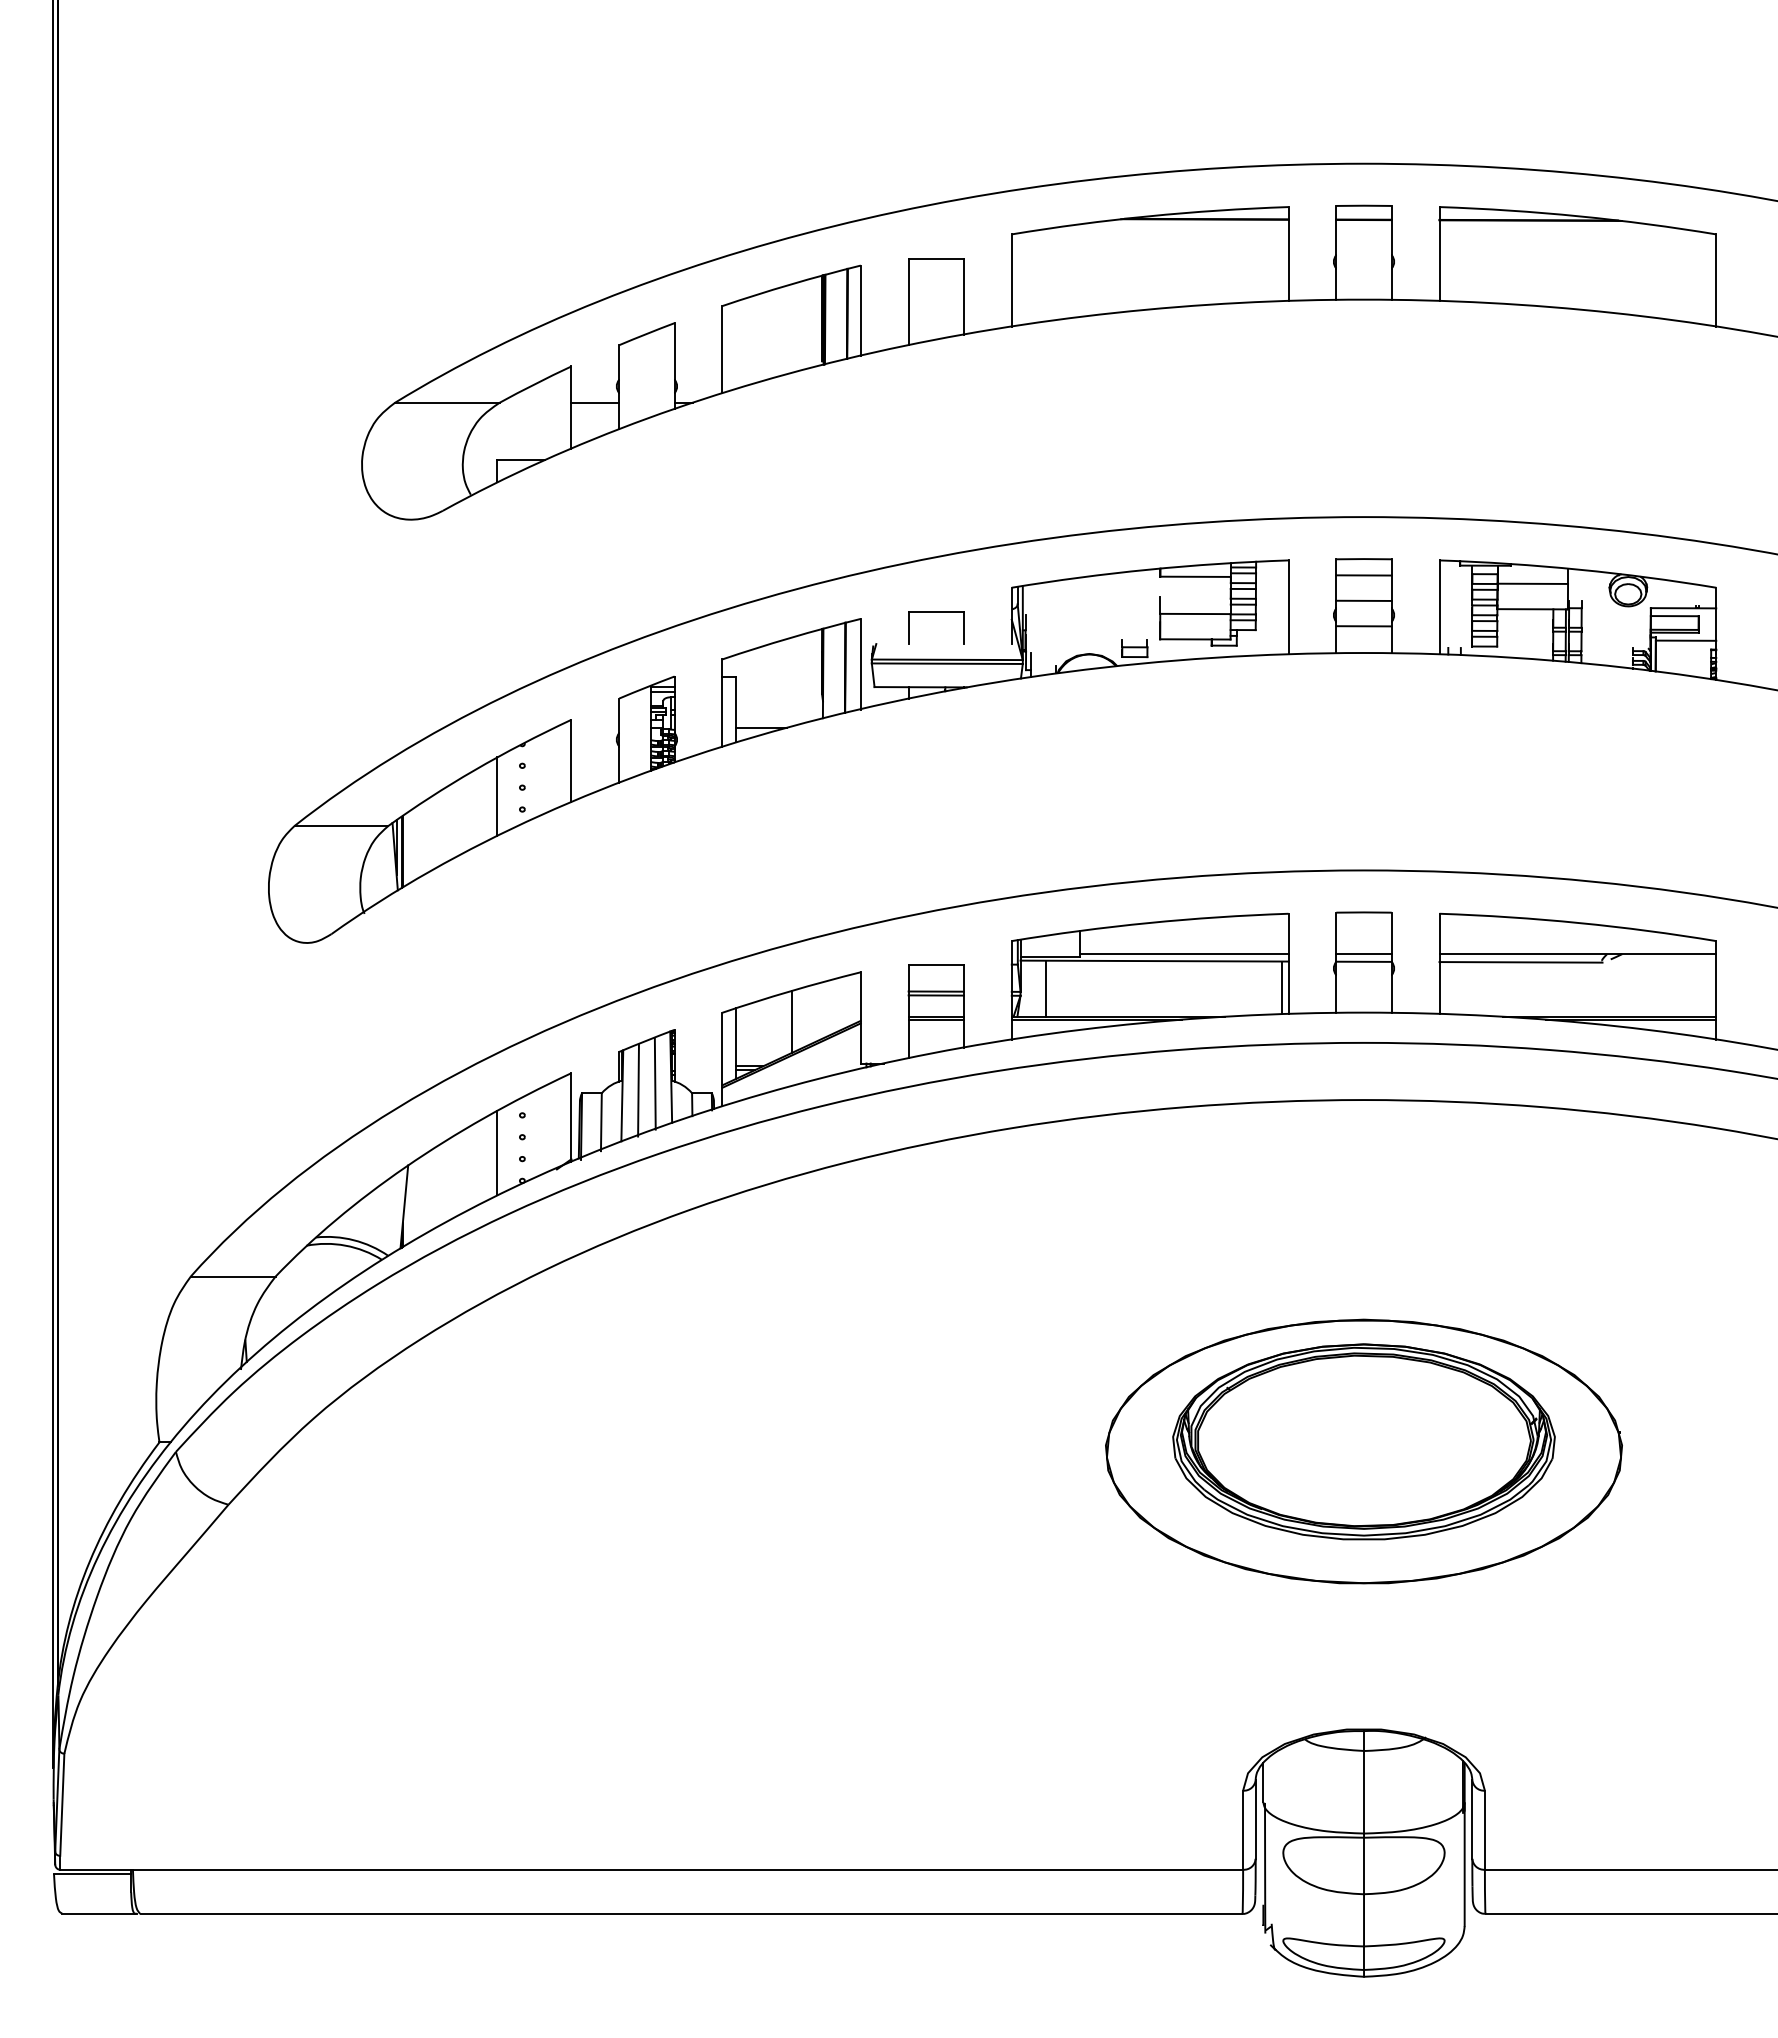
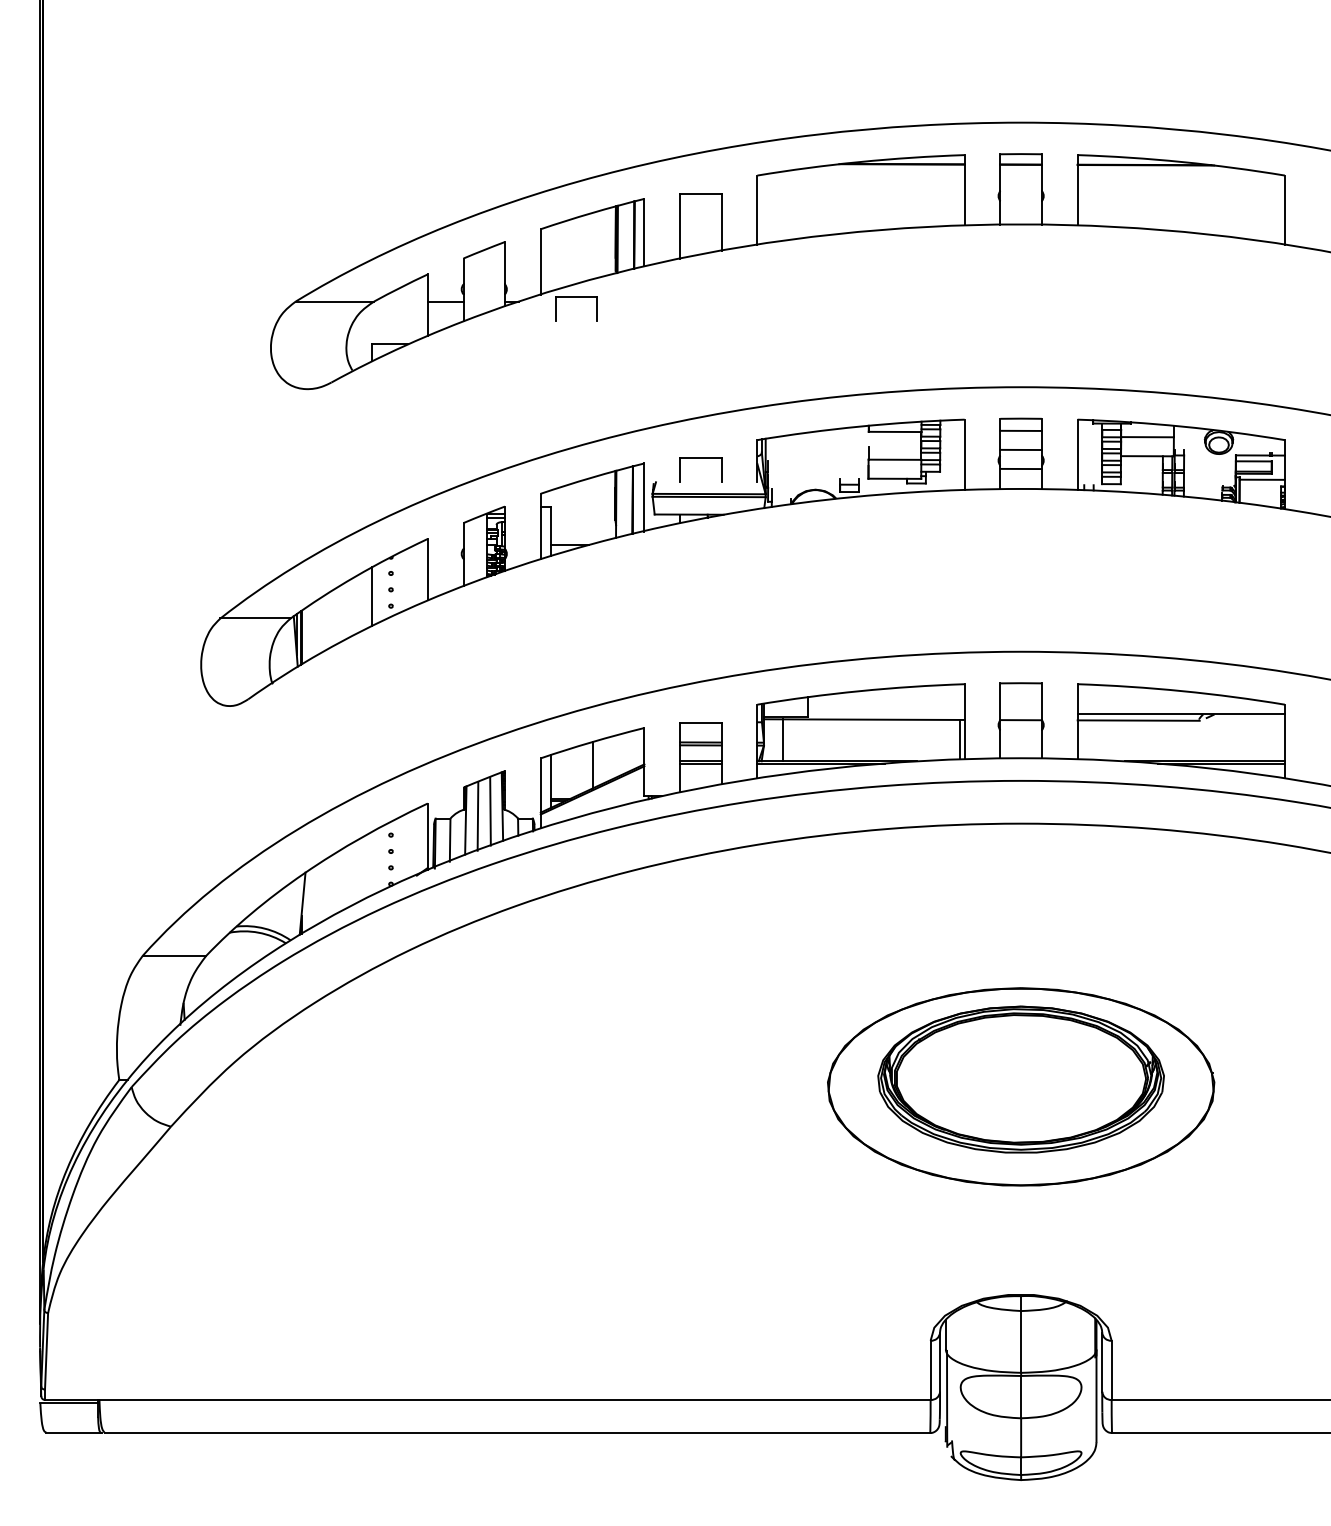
part: (770, 397) -> (576, 297), added
line: (1183, 954) -> (885, 714), removed
line: (1363, 954) -> (1020, 714), removed
line: (497, 1152) -> (372, 862), removed

